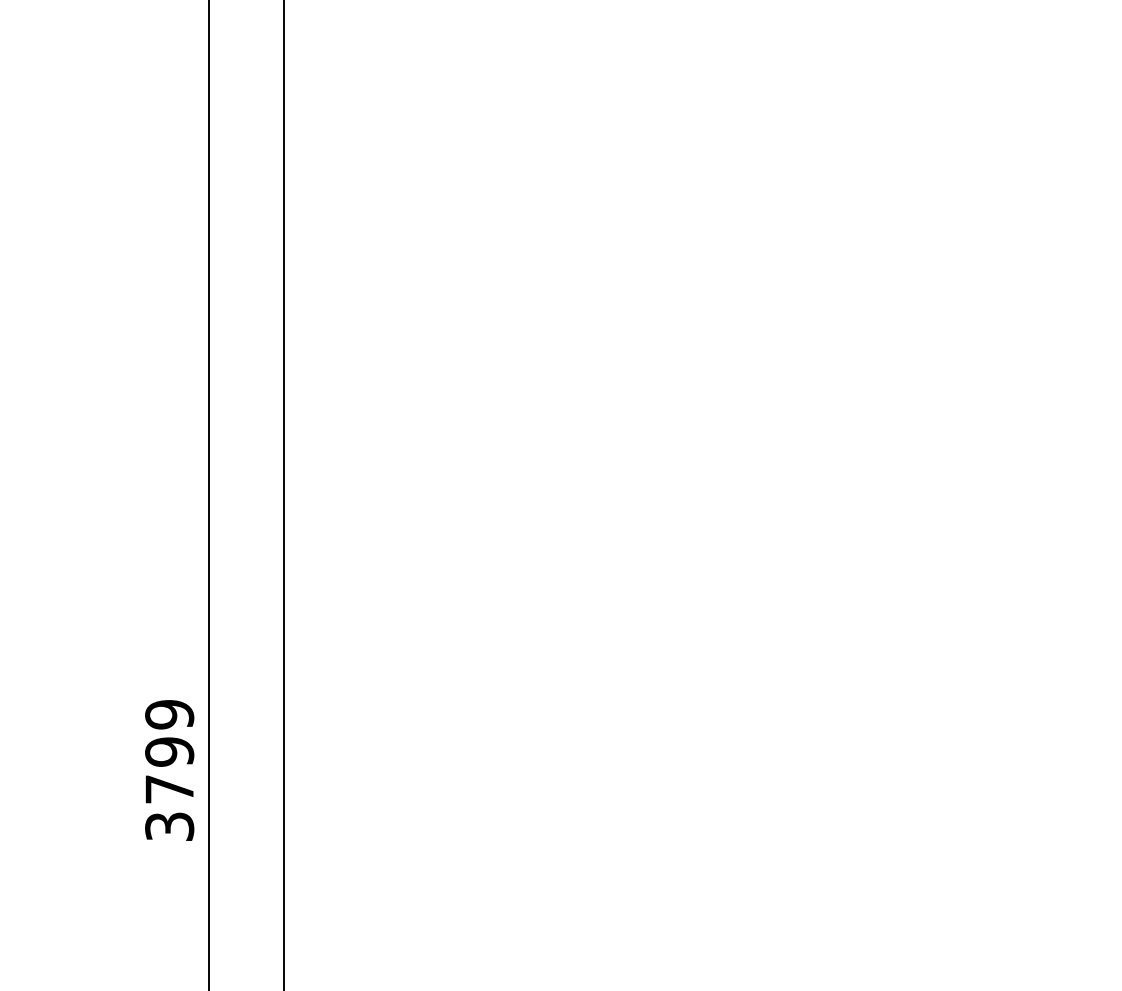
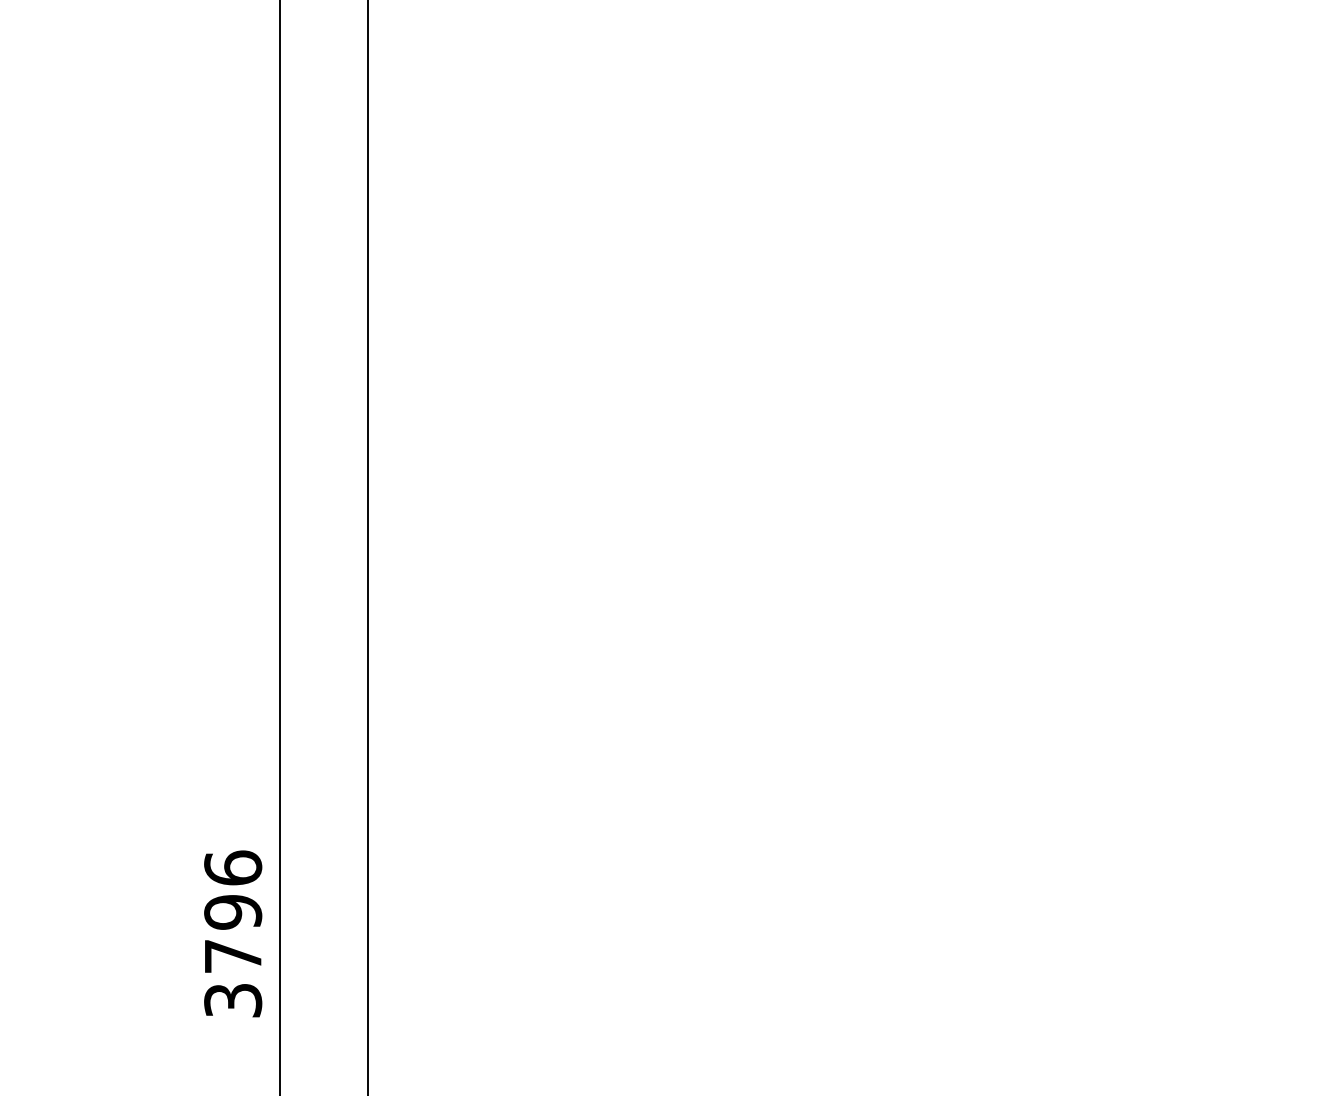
text: (169, 714) -> (232, 868), 3799 -> 3796

